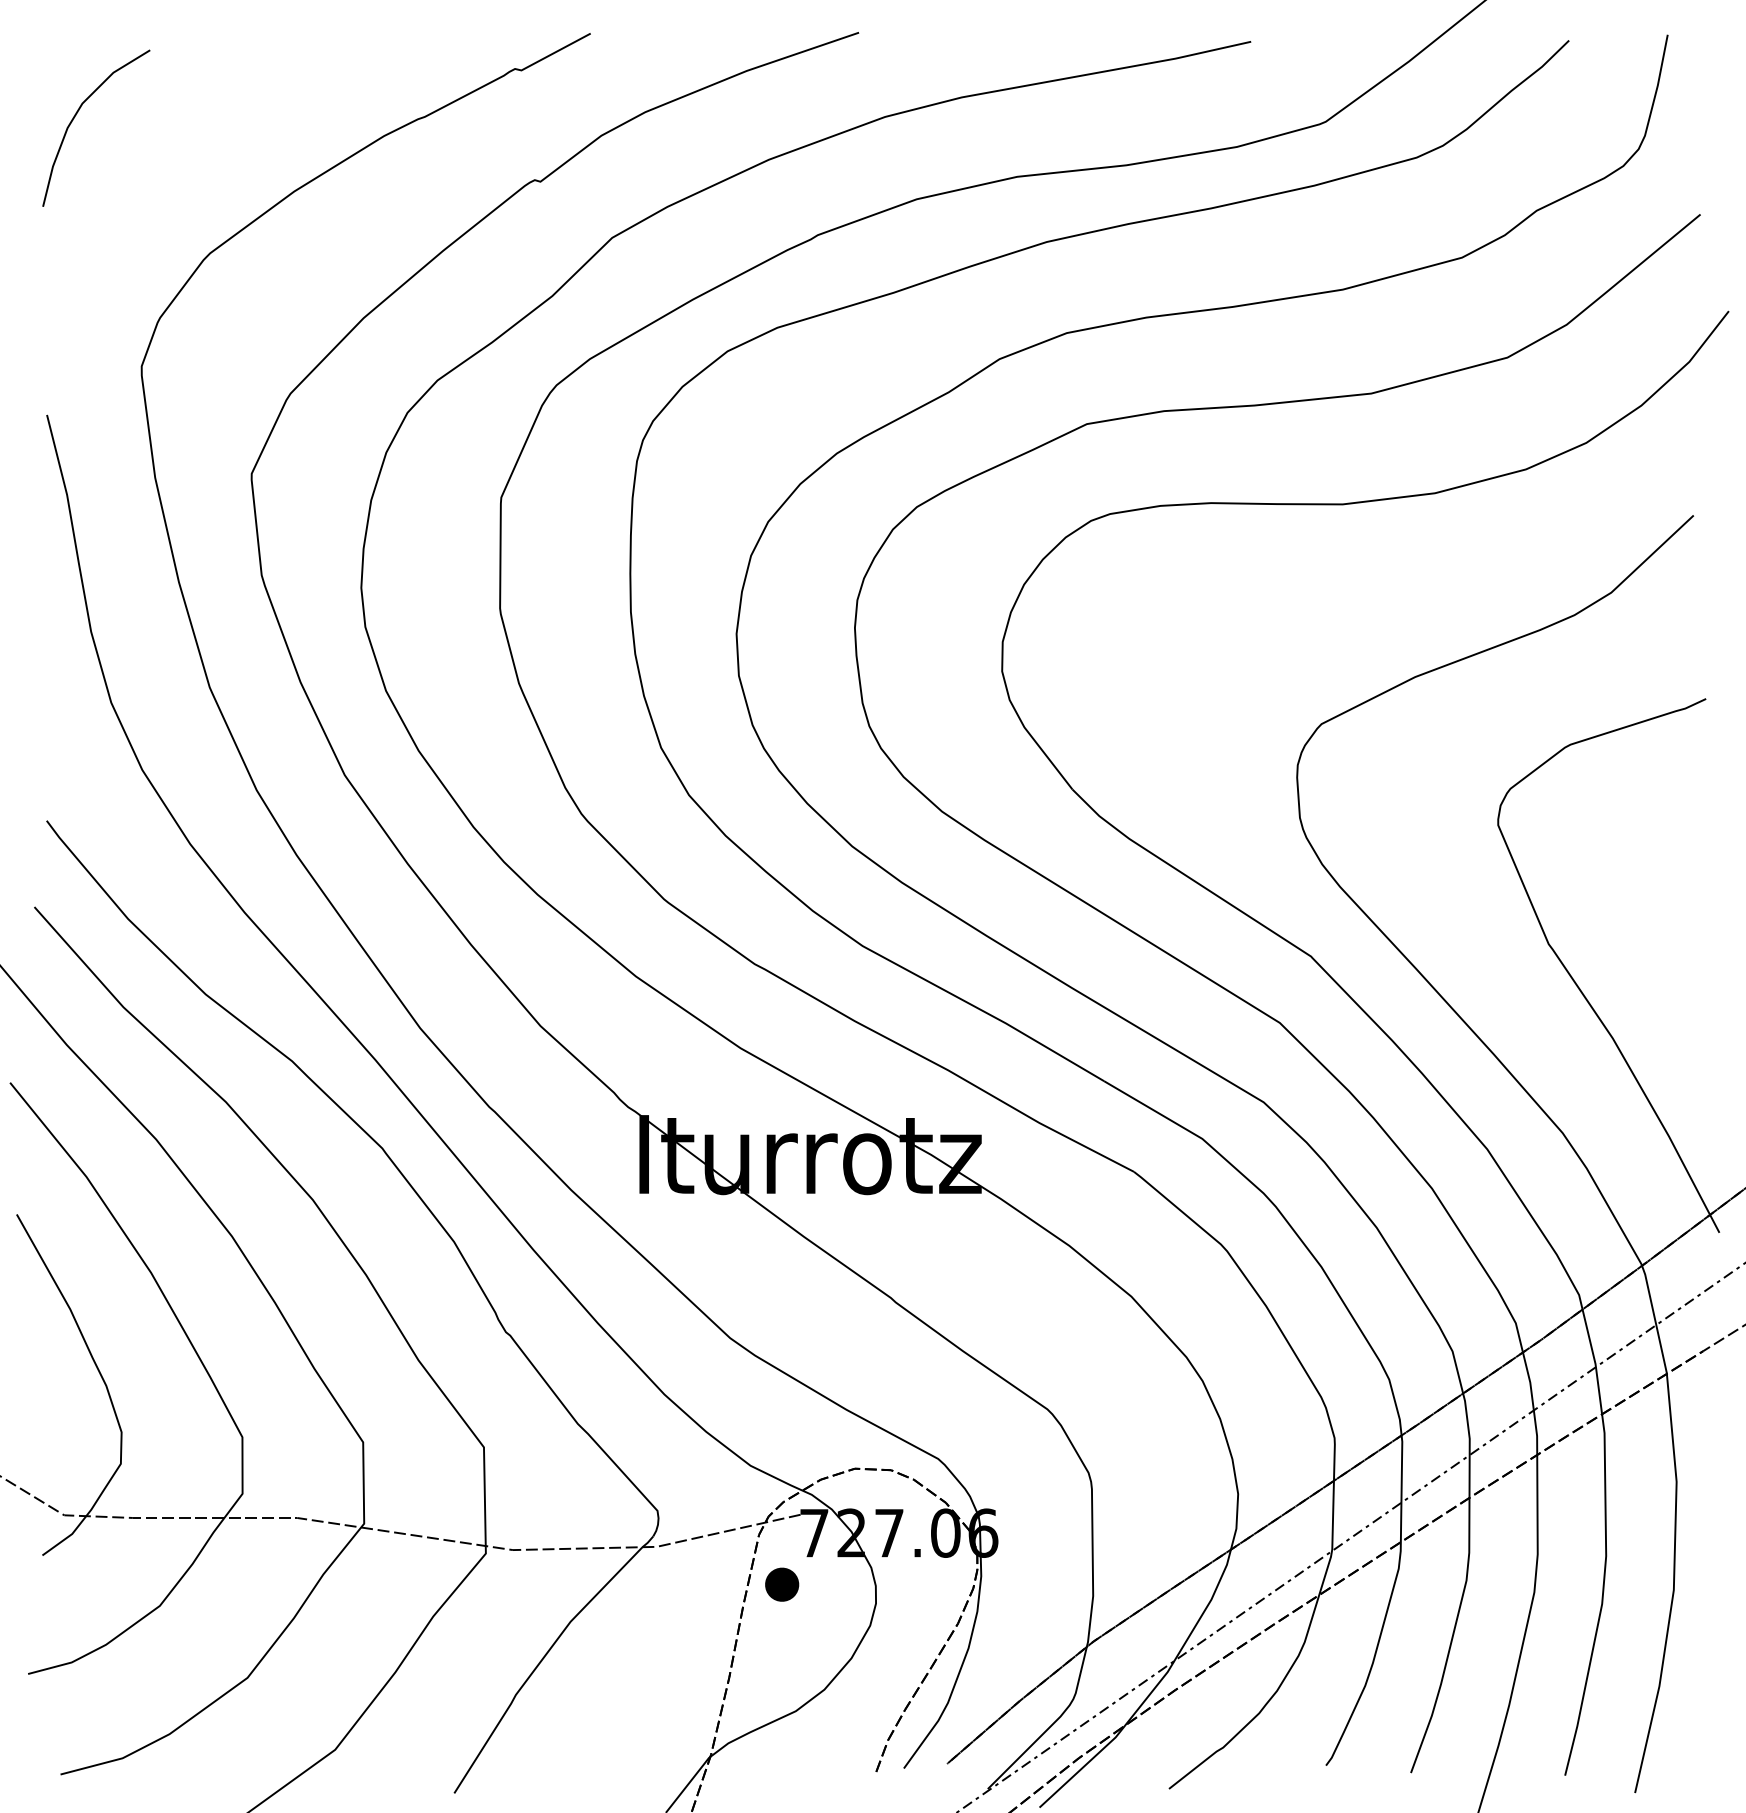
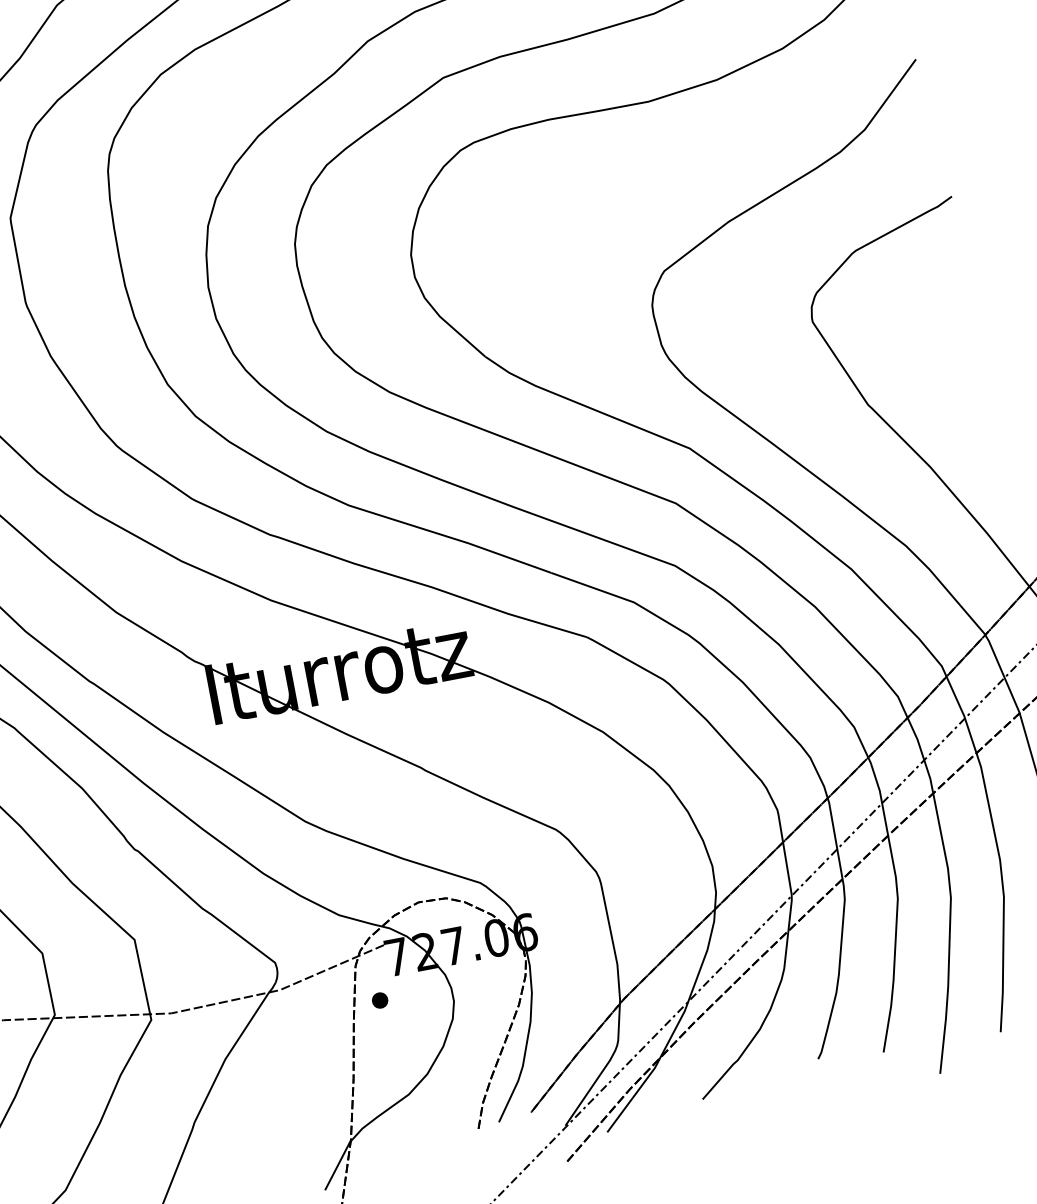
part: (781, 1583) -> (379, 999), size x0.62

